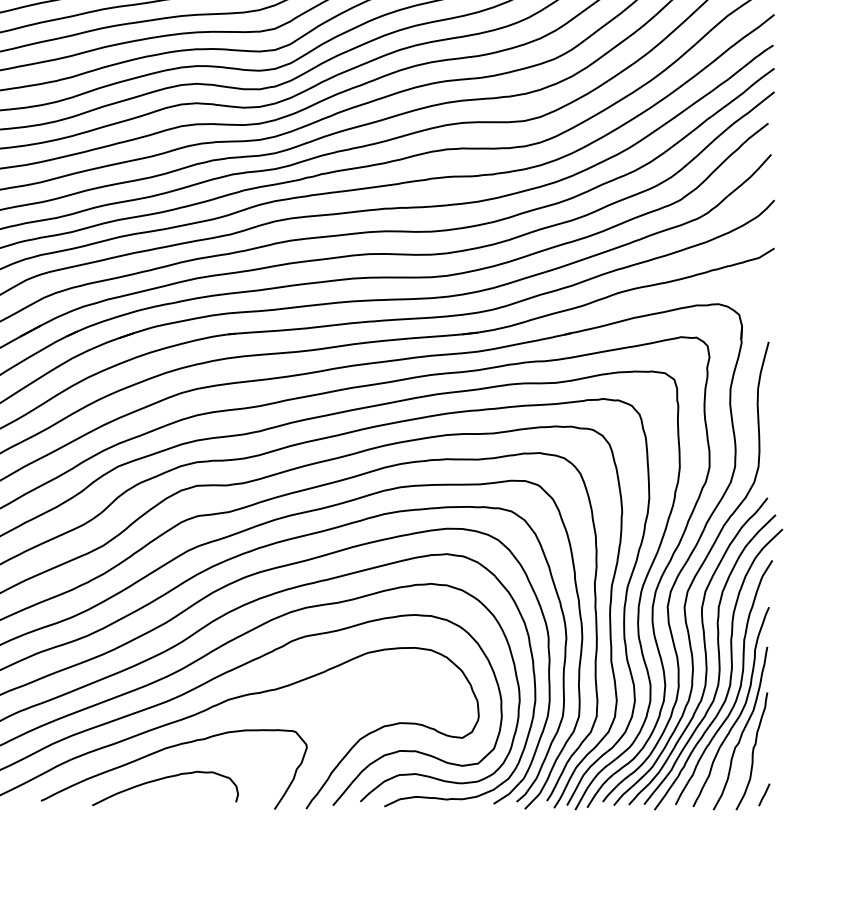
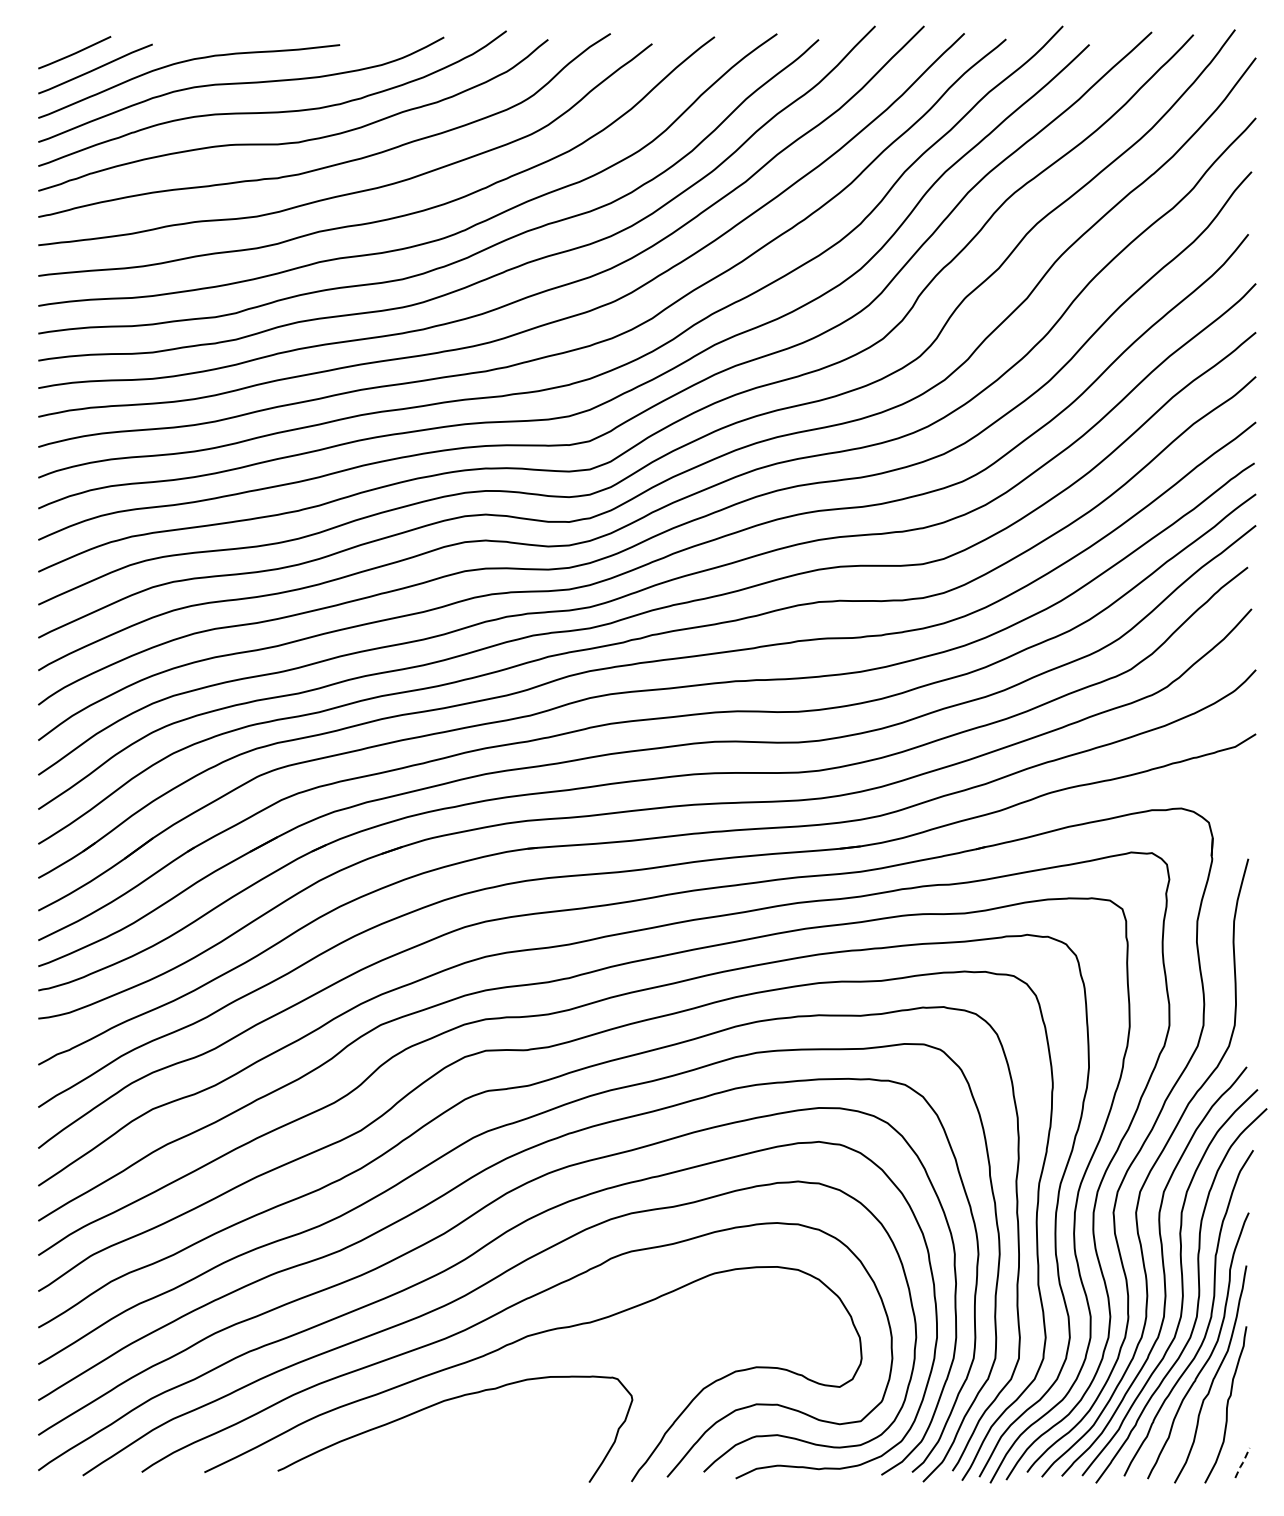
curve: (162, 779) -> (439, 1442), removed
line: (764, 795) -> (1242, 1463), solid -> dashed

